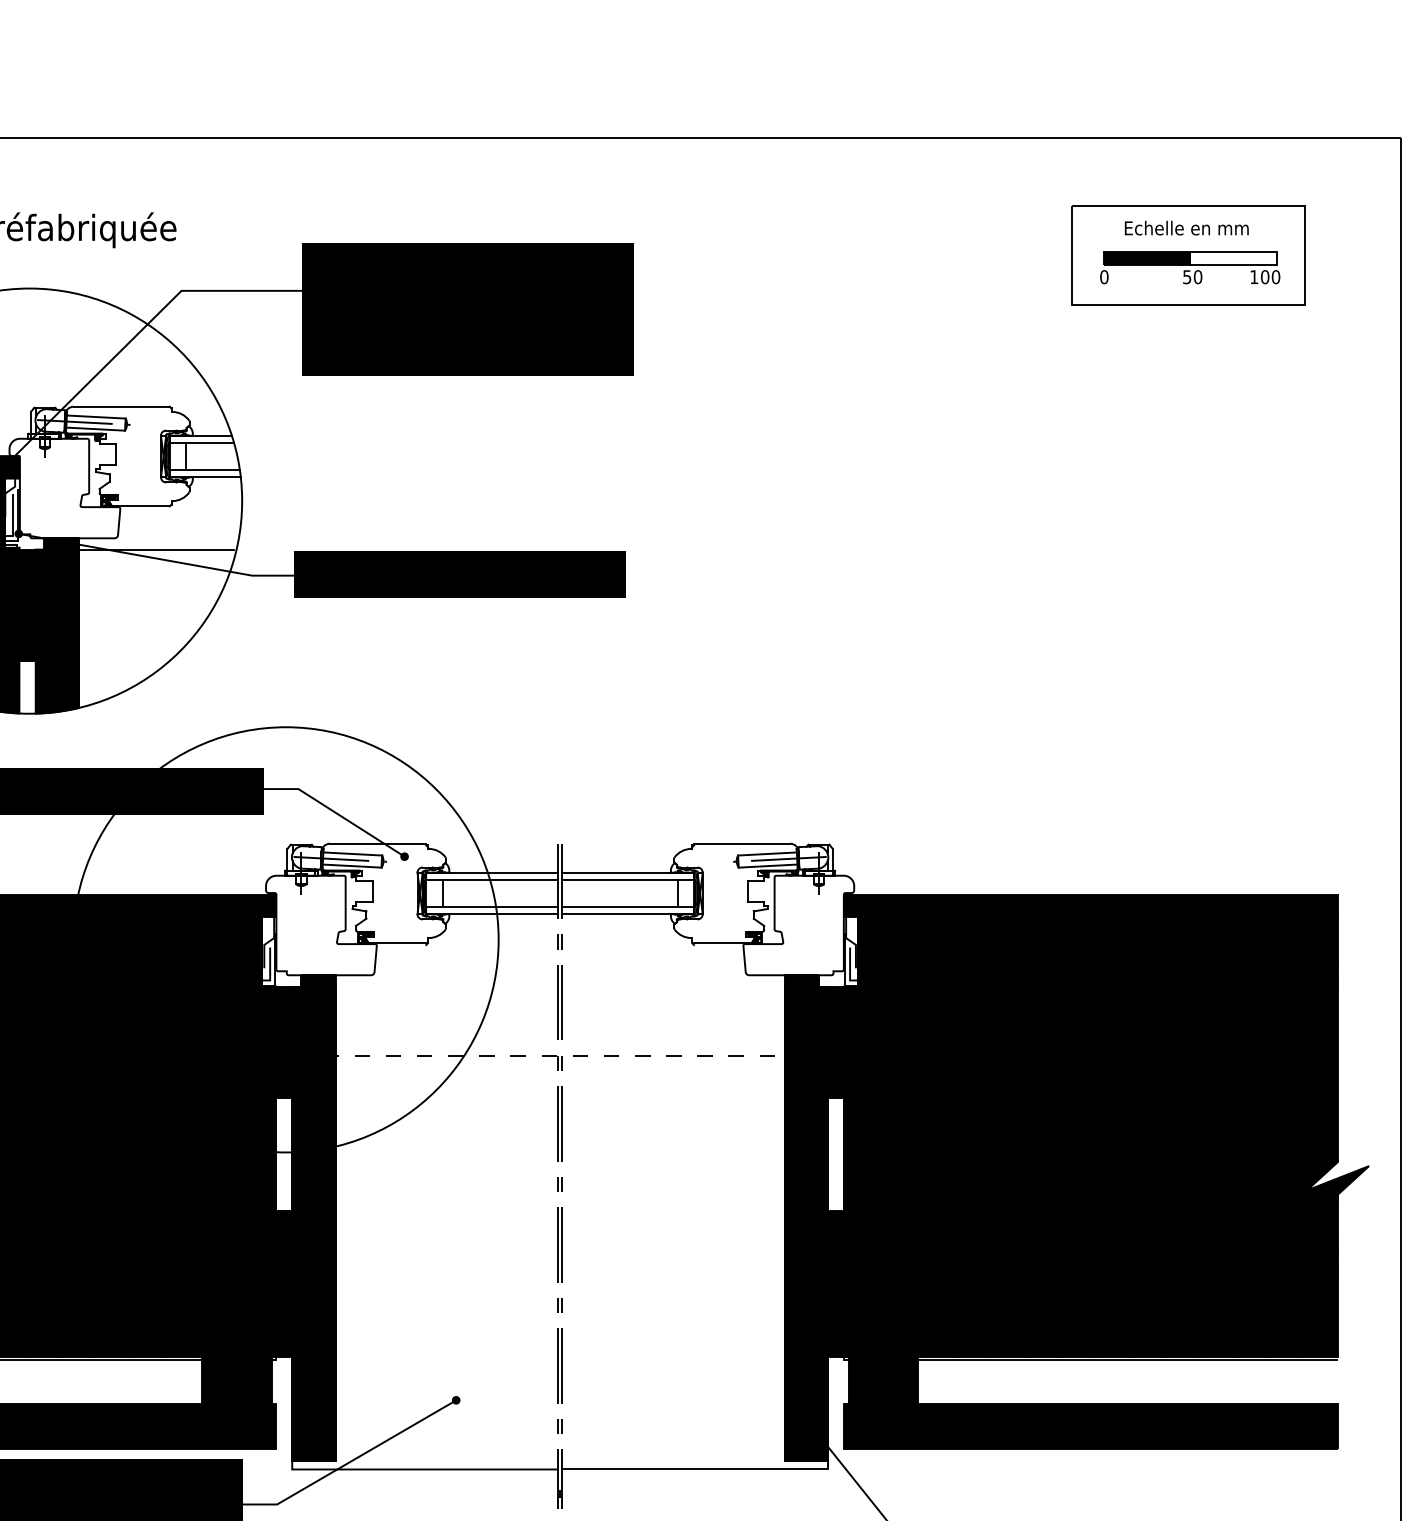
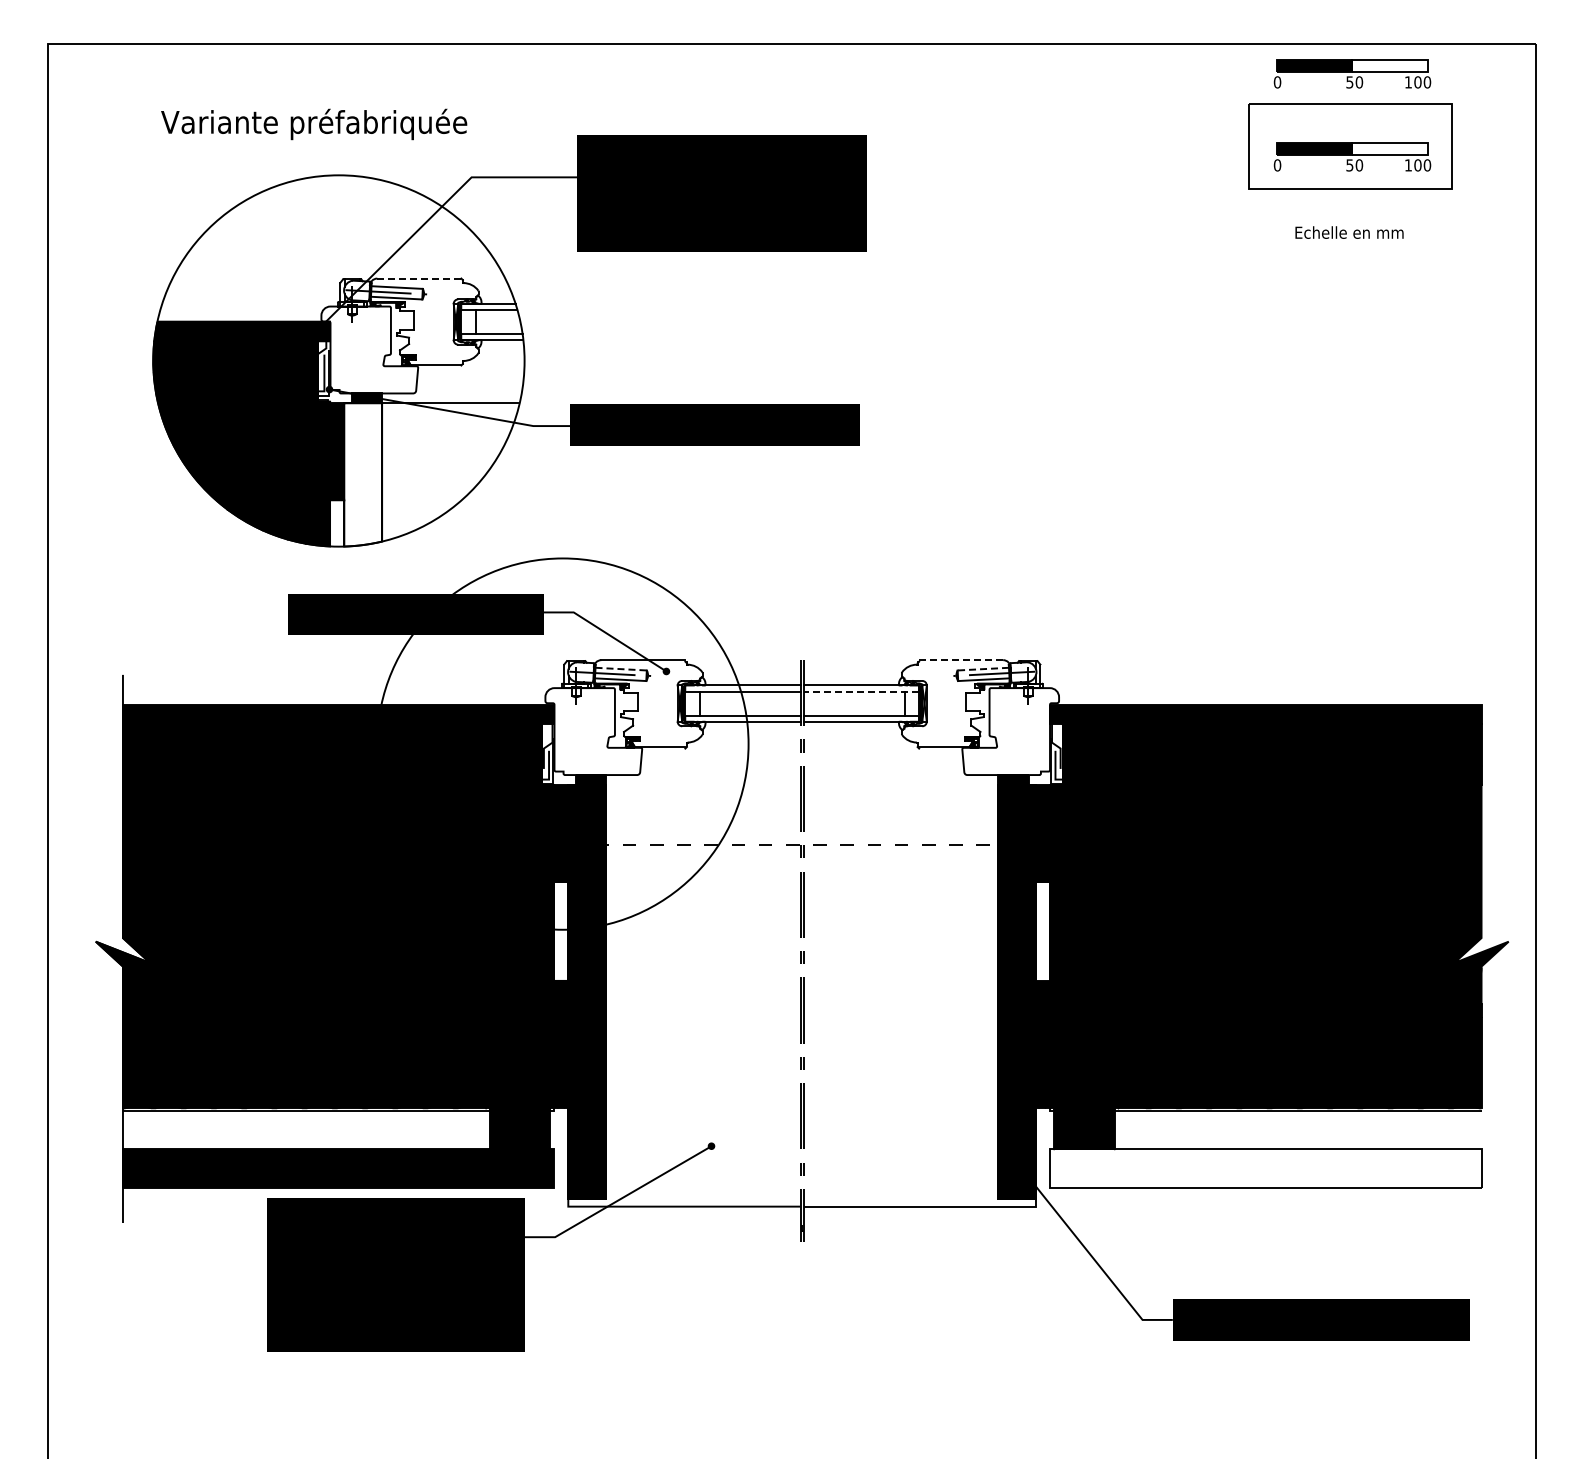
part: (1190, 171) -> (1352, 73), added
text: (1186, 228) -> (1349, 232), moved
line: (121, 406) -> (419, 278), solid -> dashed
fill: (57, 631) -> (363, 474), removed
line: (741, 844) -> (960, 660), solid -> dashed
line: (353, 854) -> (621, 669), solid -> dashed
line: (767, 854) -> (983, 669), solid -> dashed
line: (627, 879) -> (861, 691), solid -> dashed
fill: (1090, 1425) -> (1265, 1168), removed

